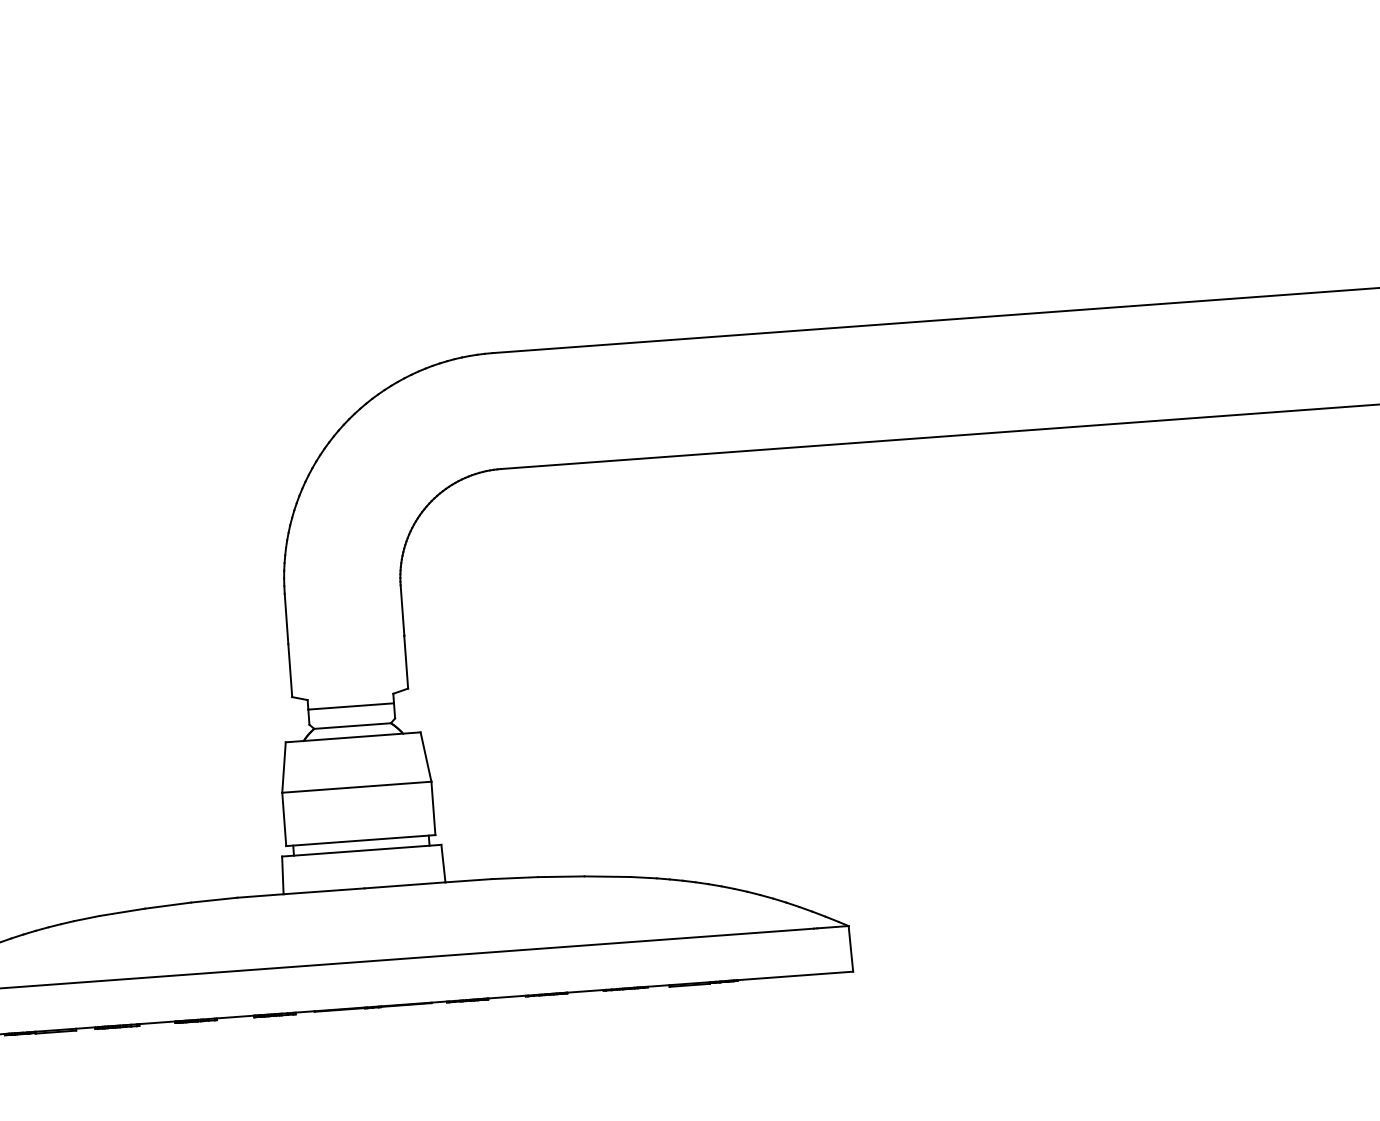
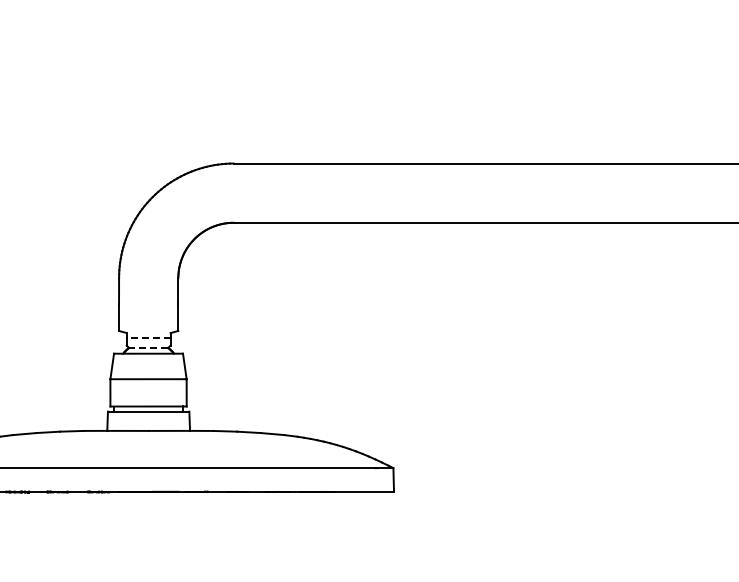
line: (350, 705) -> (148, 337), solid -> dashed
line: (352, 725) -> (148, 347), solid -> dashed

